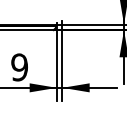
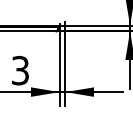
text: (19, 67) -> (20, 70), 9 -> 3

